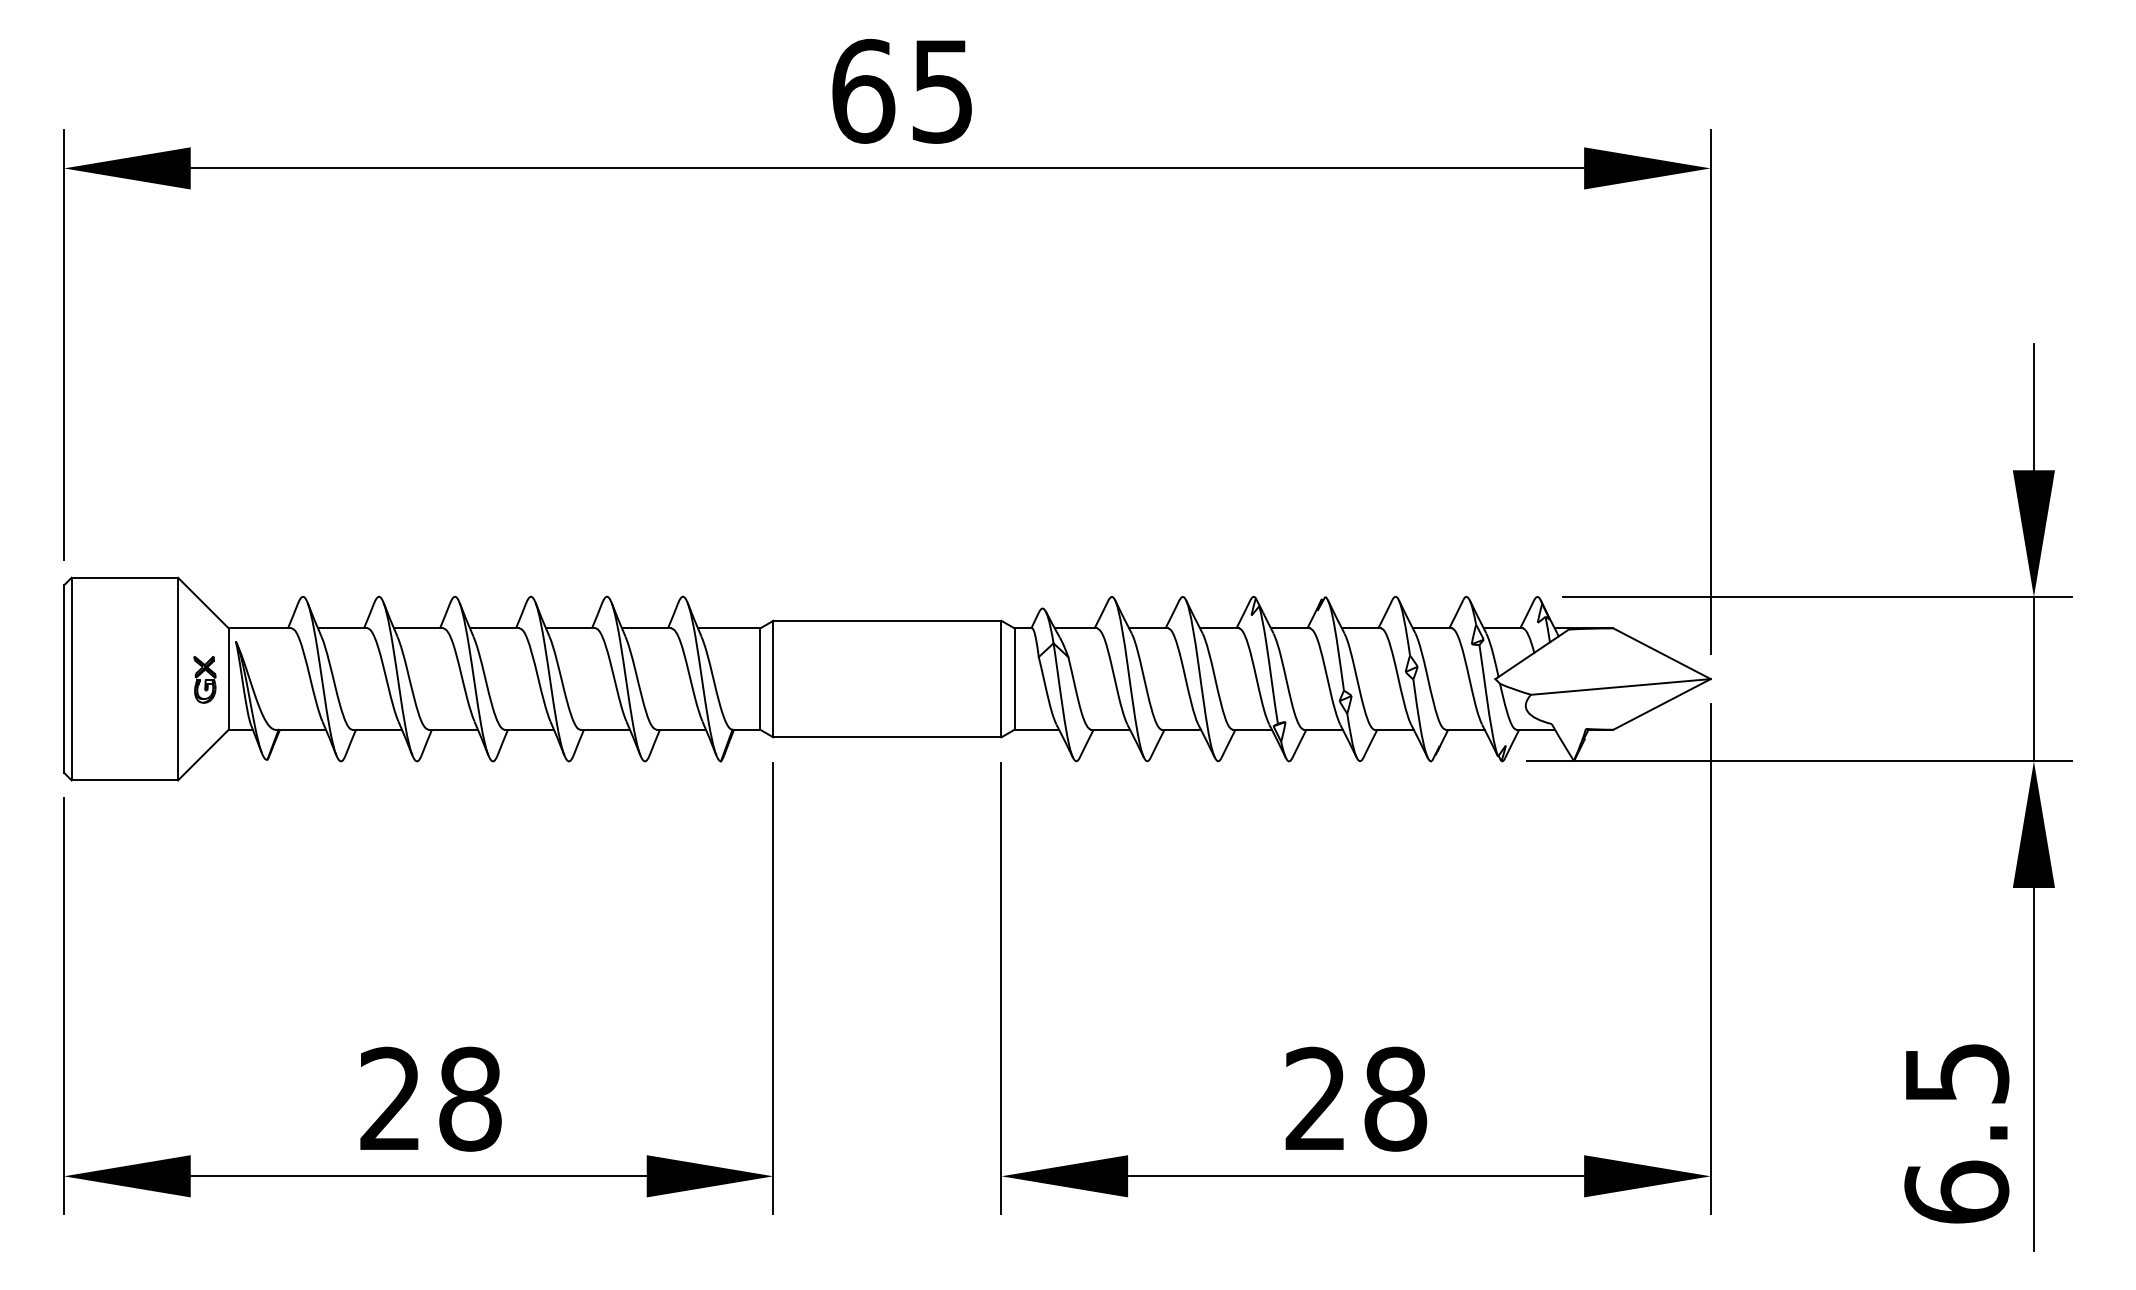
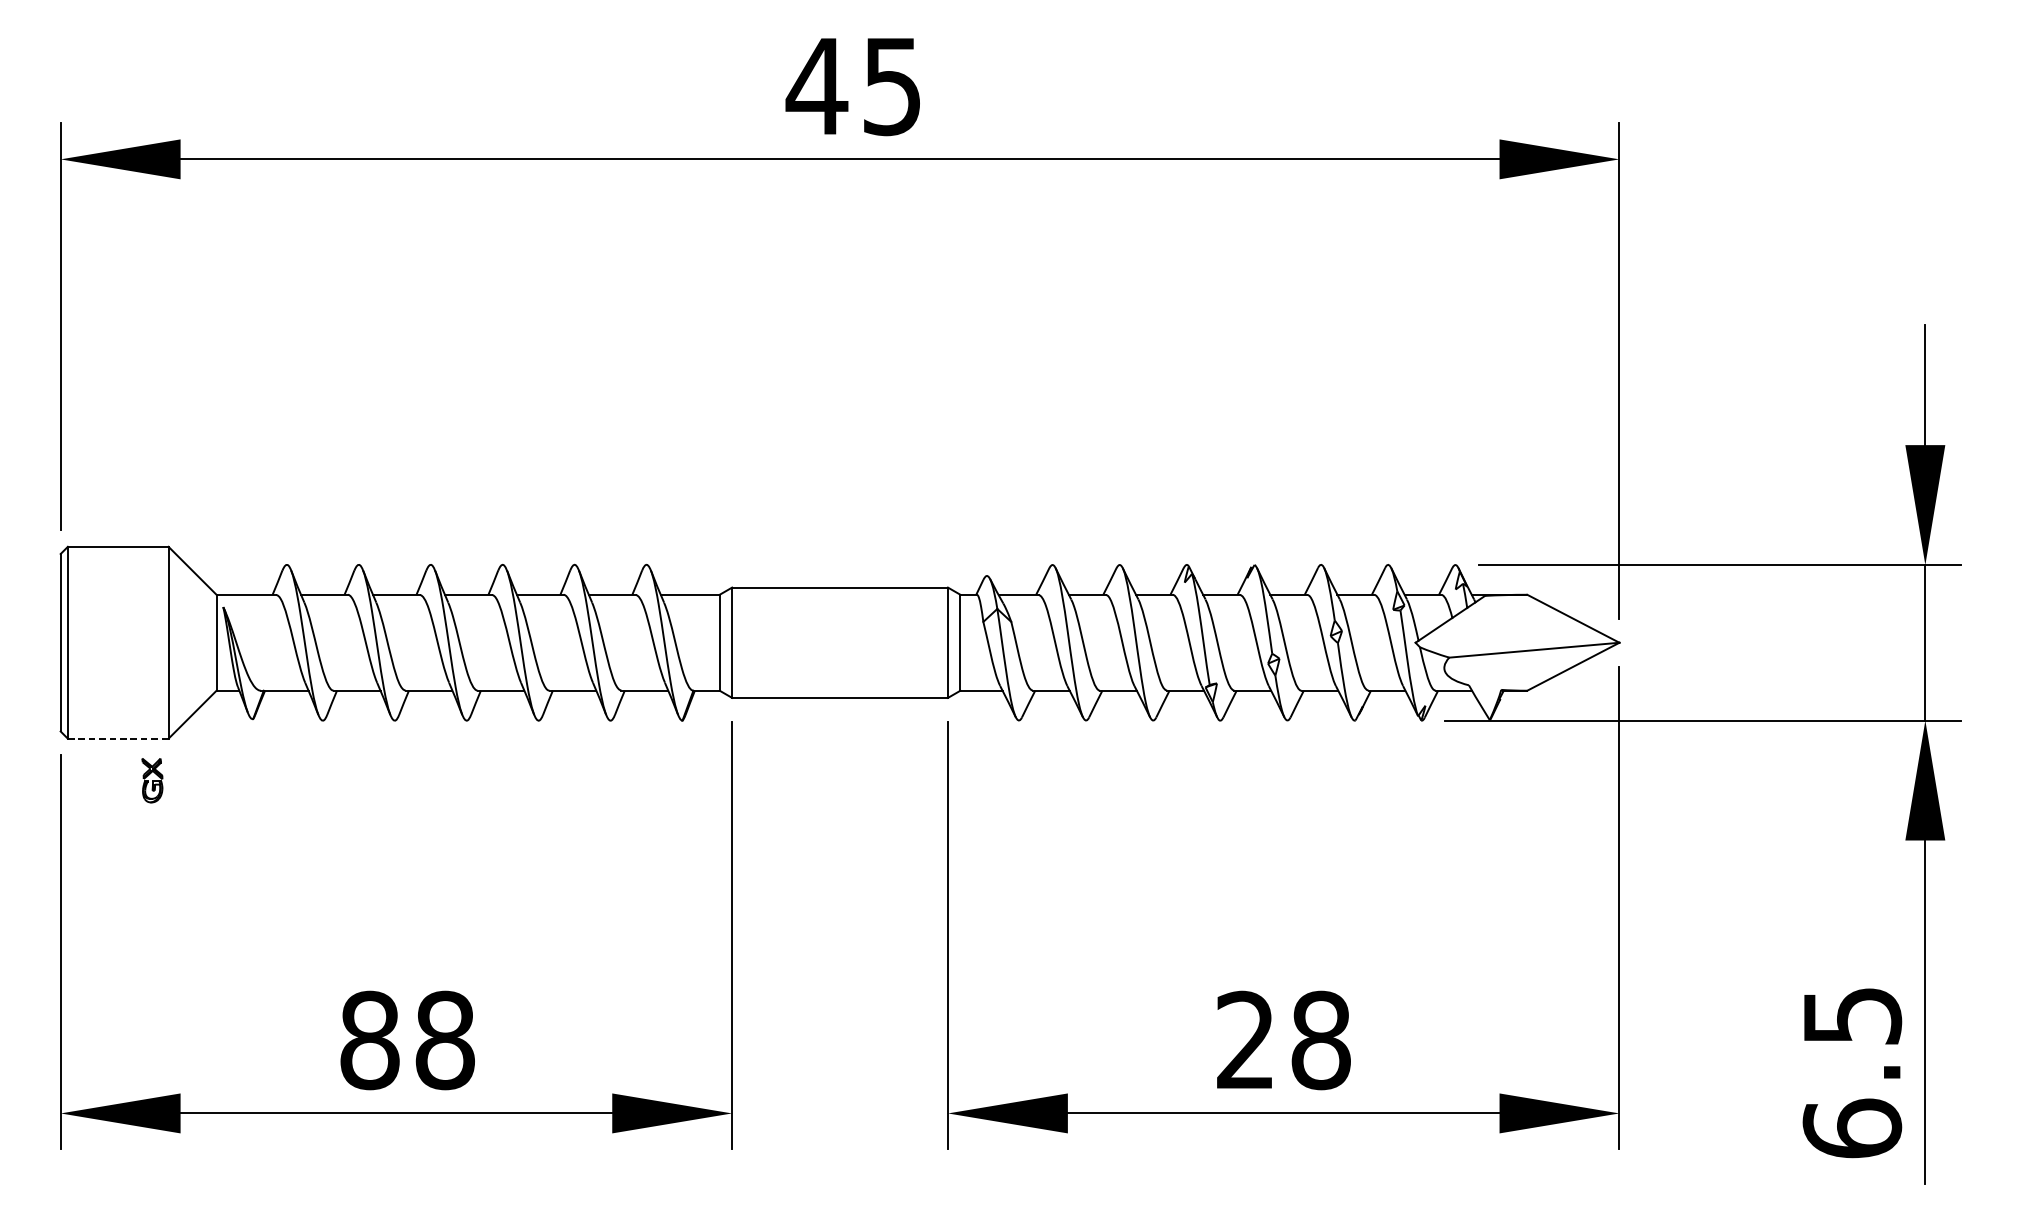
text: (862, 90) -> (816, 85), 65 -> 45
part: (204, 679) -> (151, 780), moved
line: (125, 780) -> (118, 738), solid -> dashed
text: (390, 1098) -> (369, 1039), 28 -> 88

